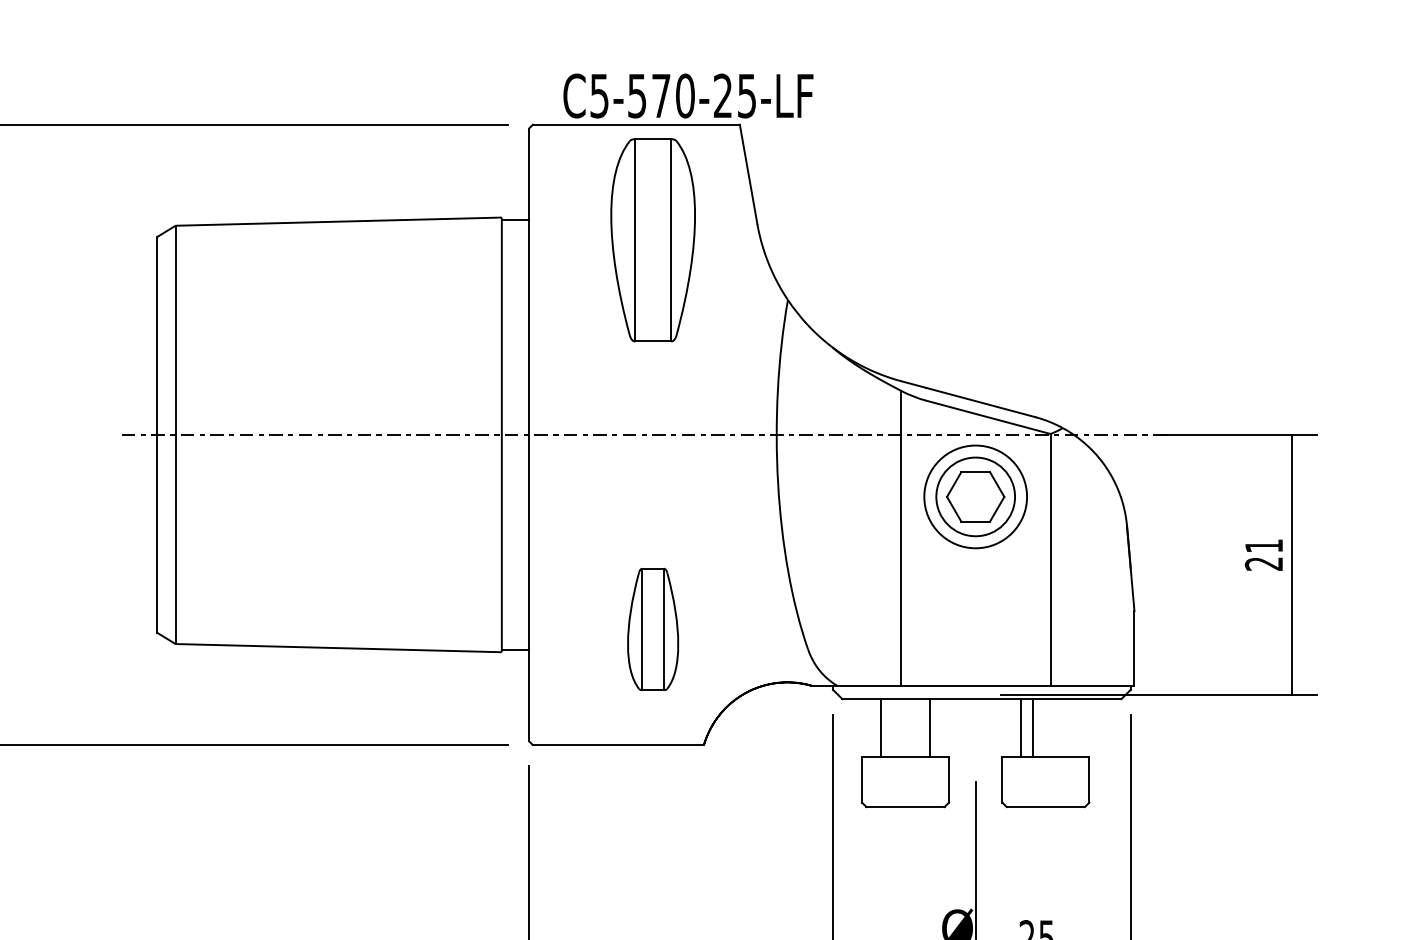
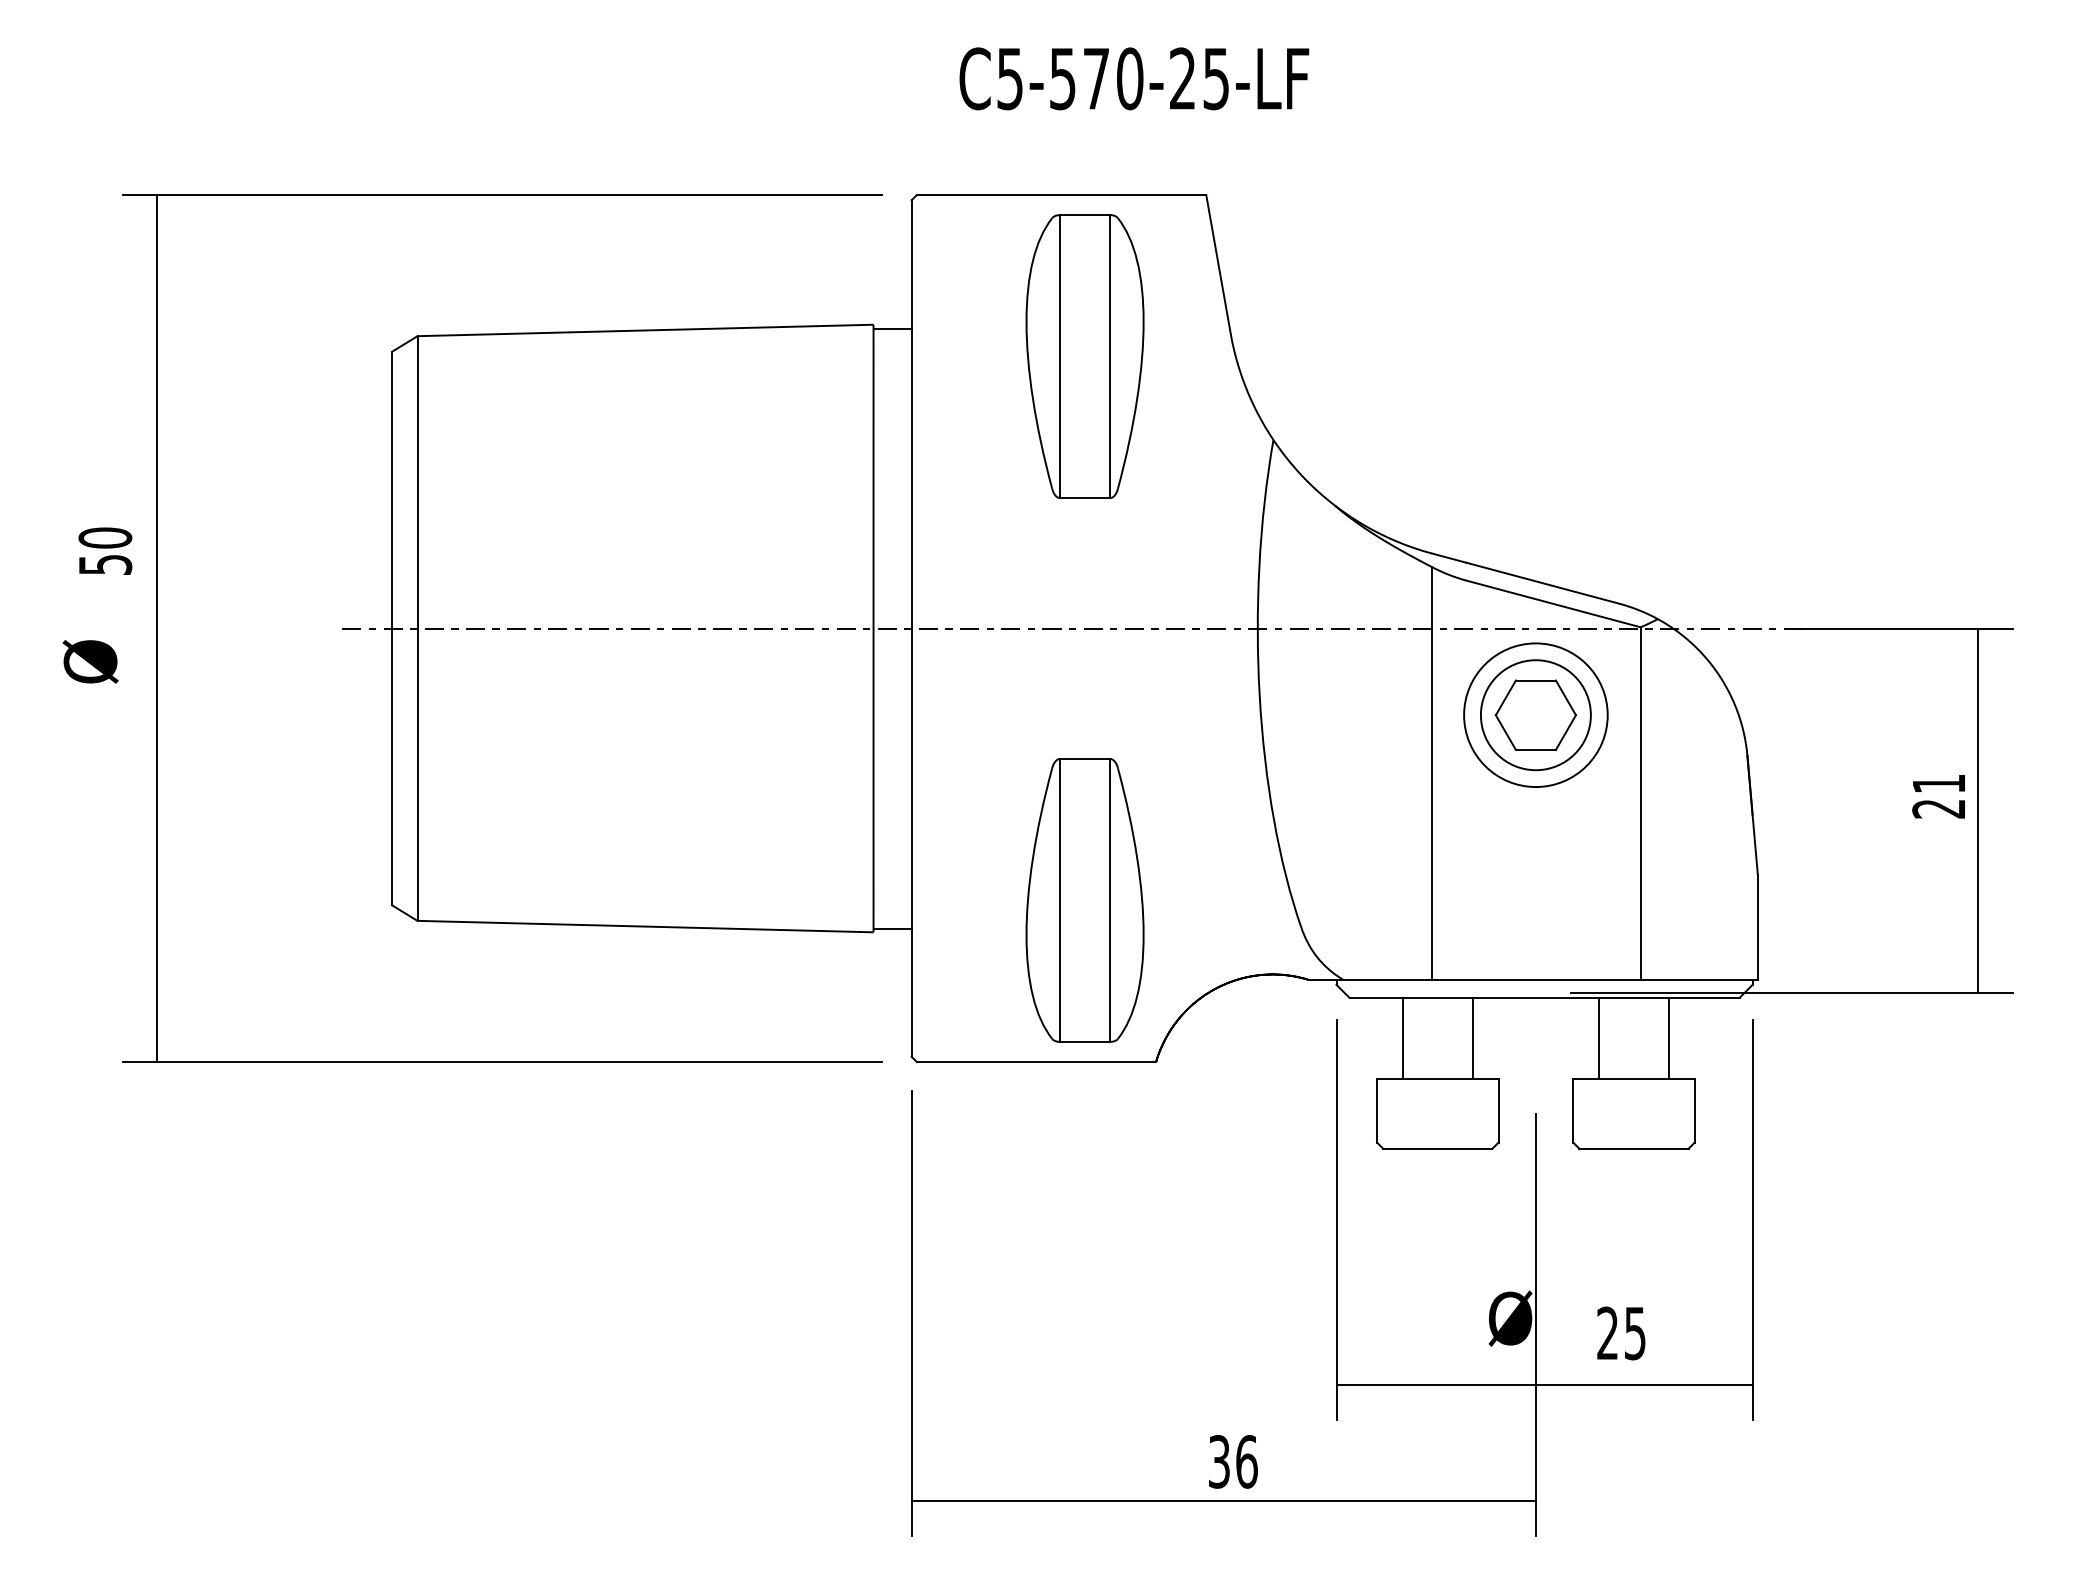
text: (688, 95) -> (1134, 78), moved
part: (652, 629) -> (1084, 900), size x1.67
line: (1032, 728) -> (1668, 1038), moved

